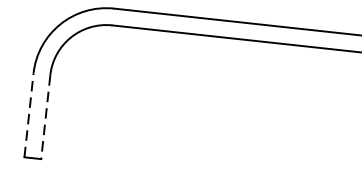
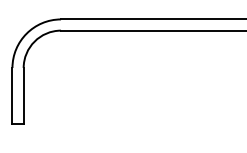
line: (29, 114) -> (12, 95), dashed -> solid
line: (45, 117) -> (23, 96), dashed -> solid

